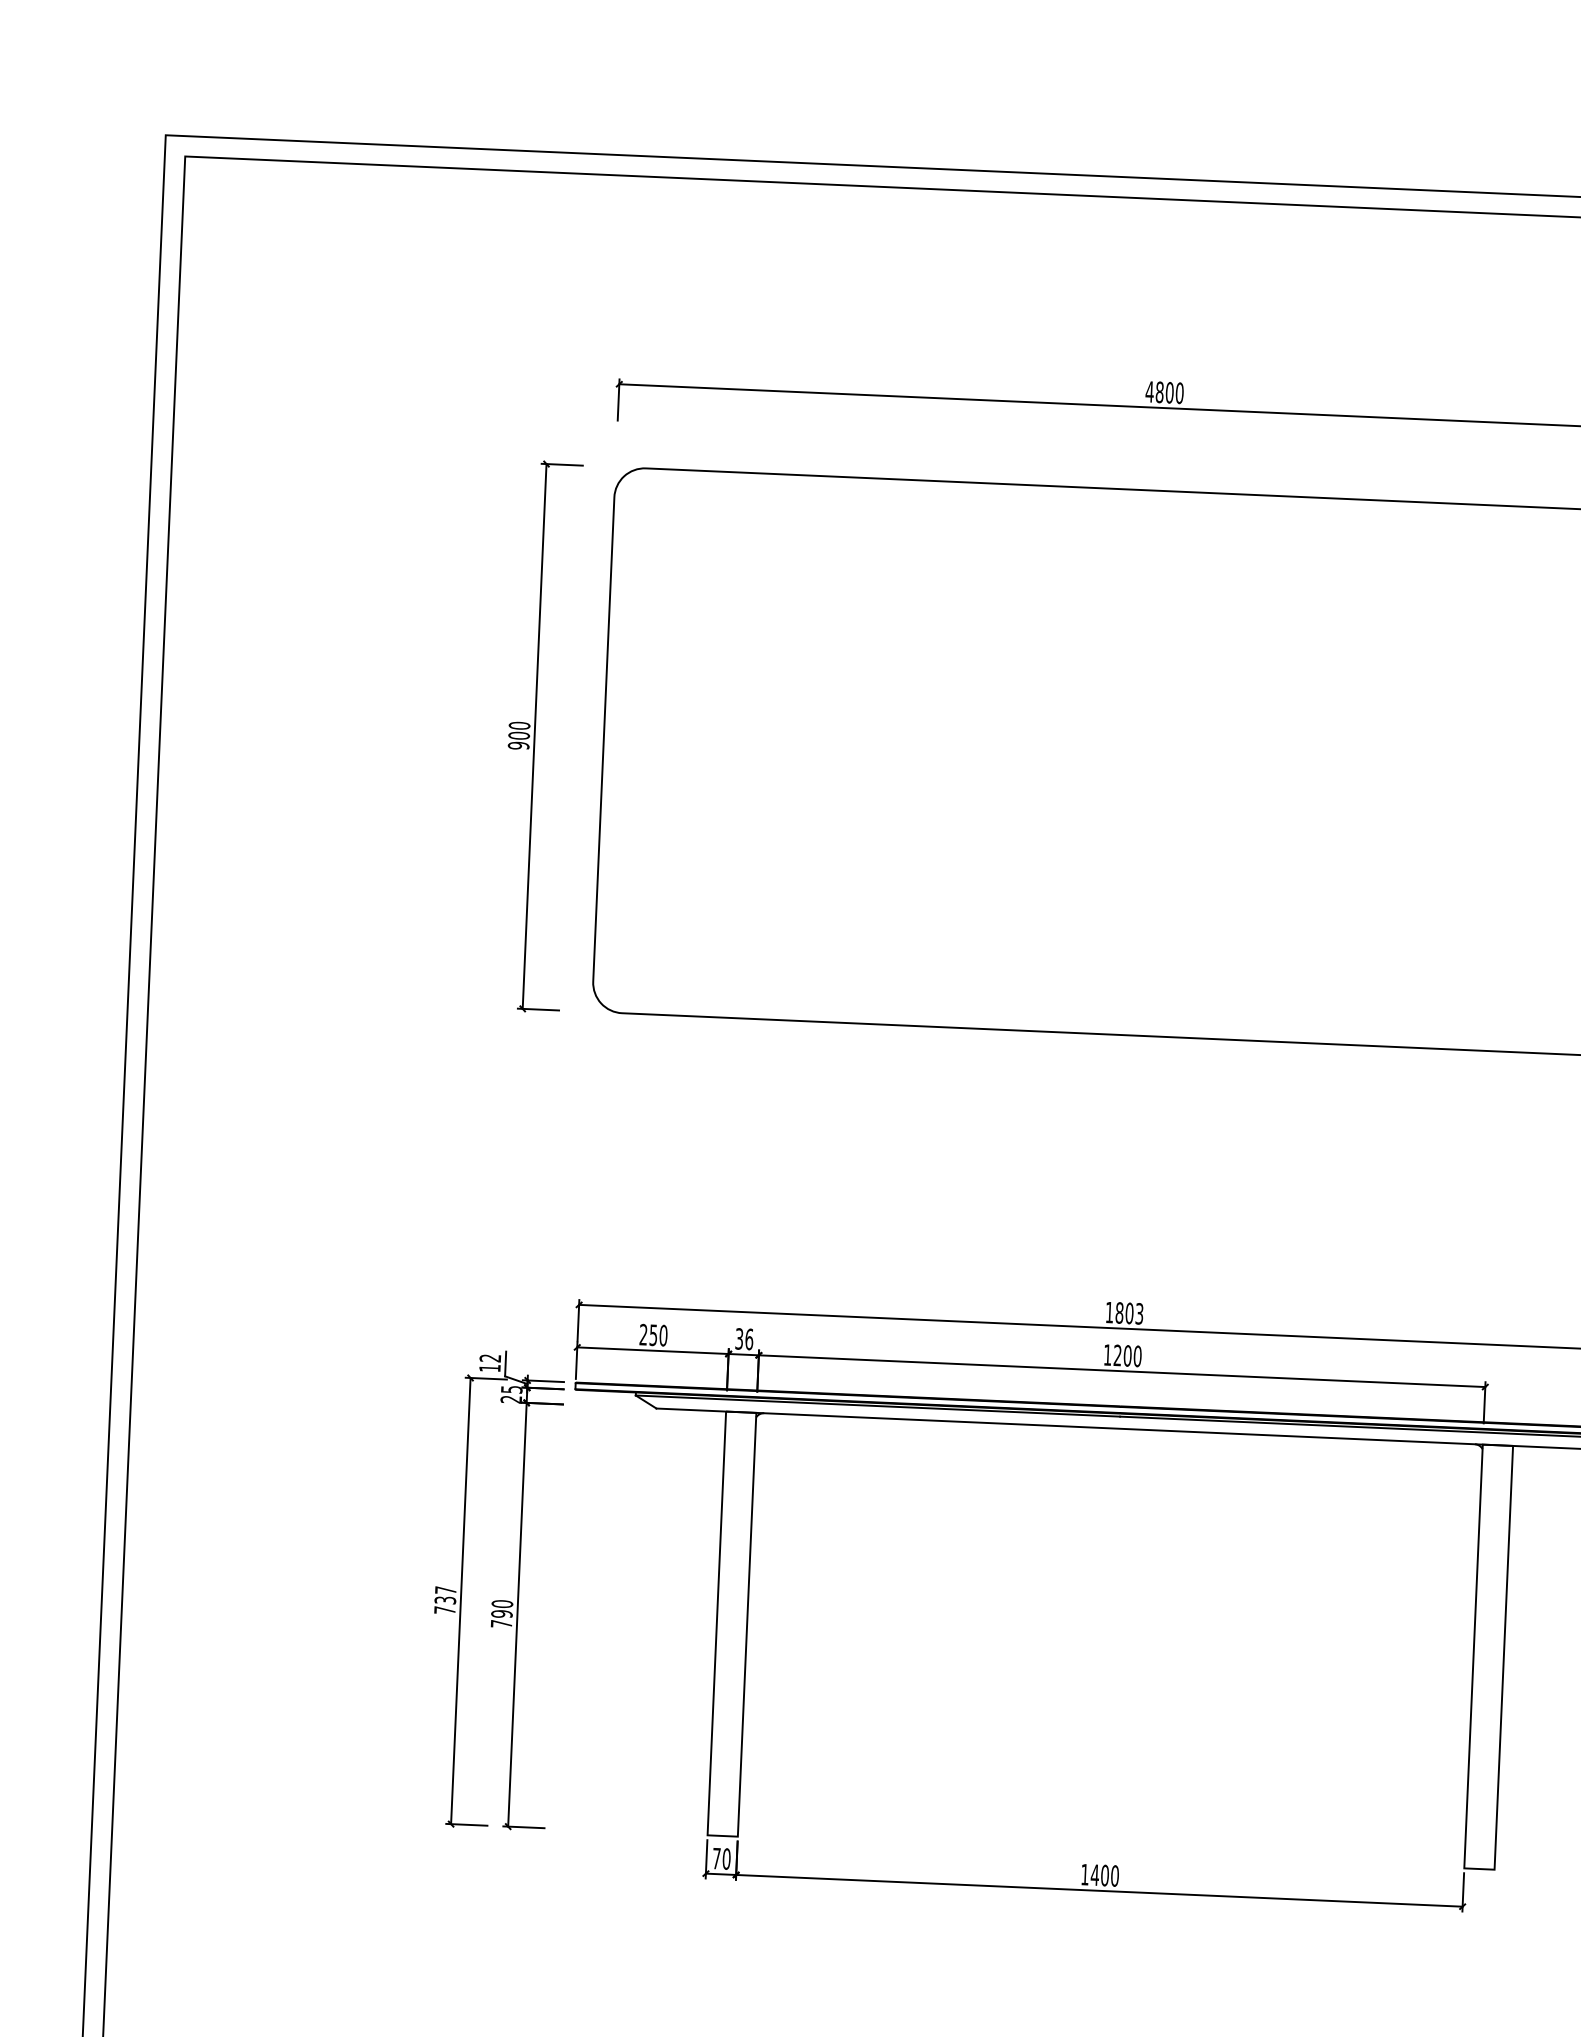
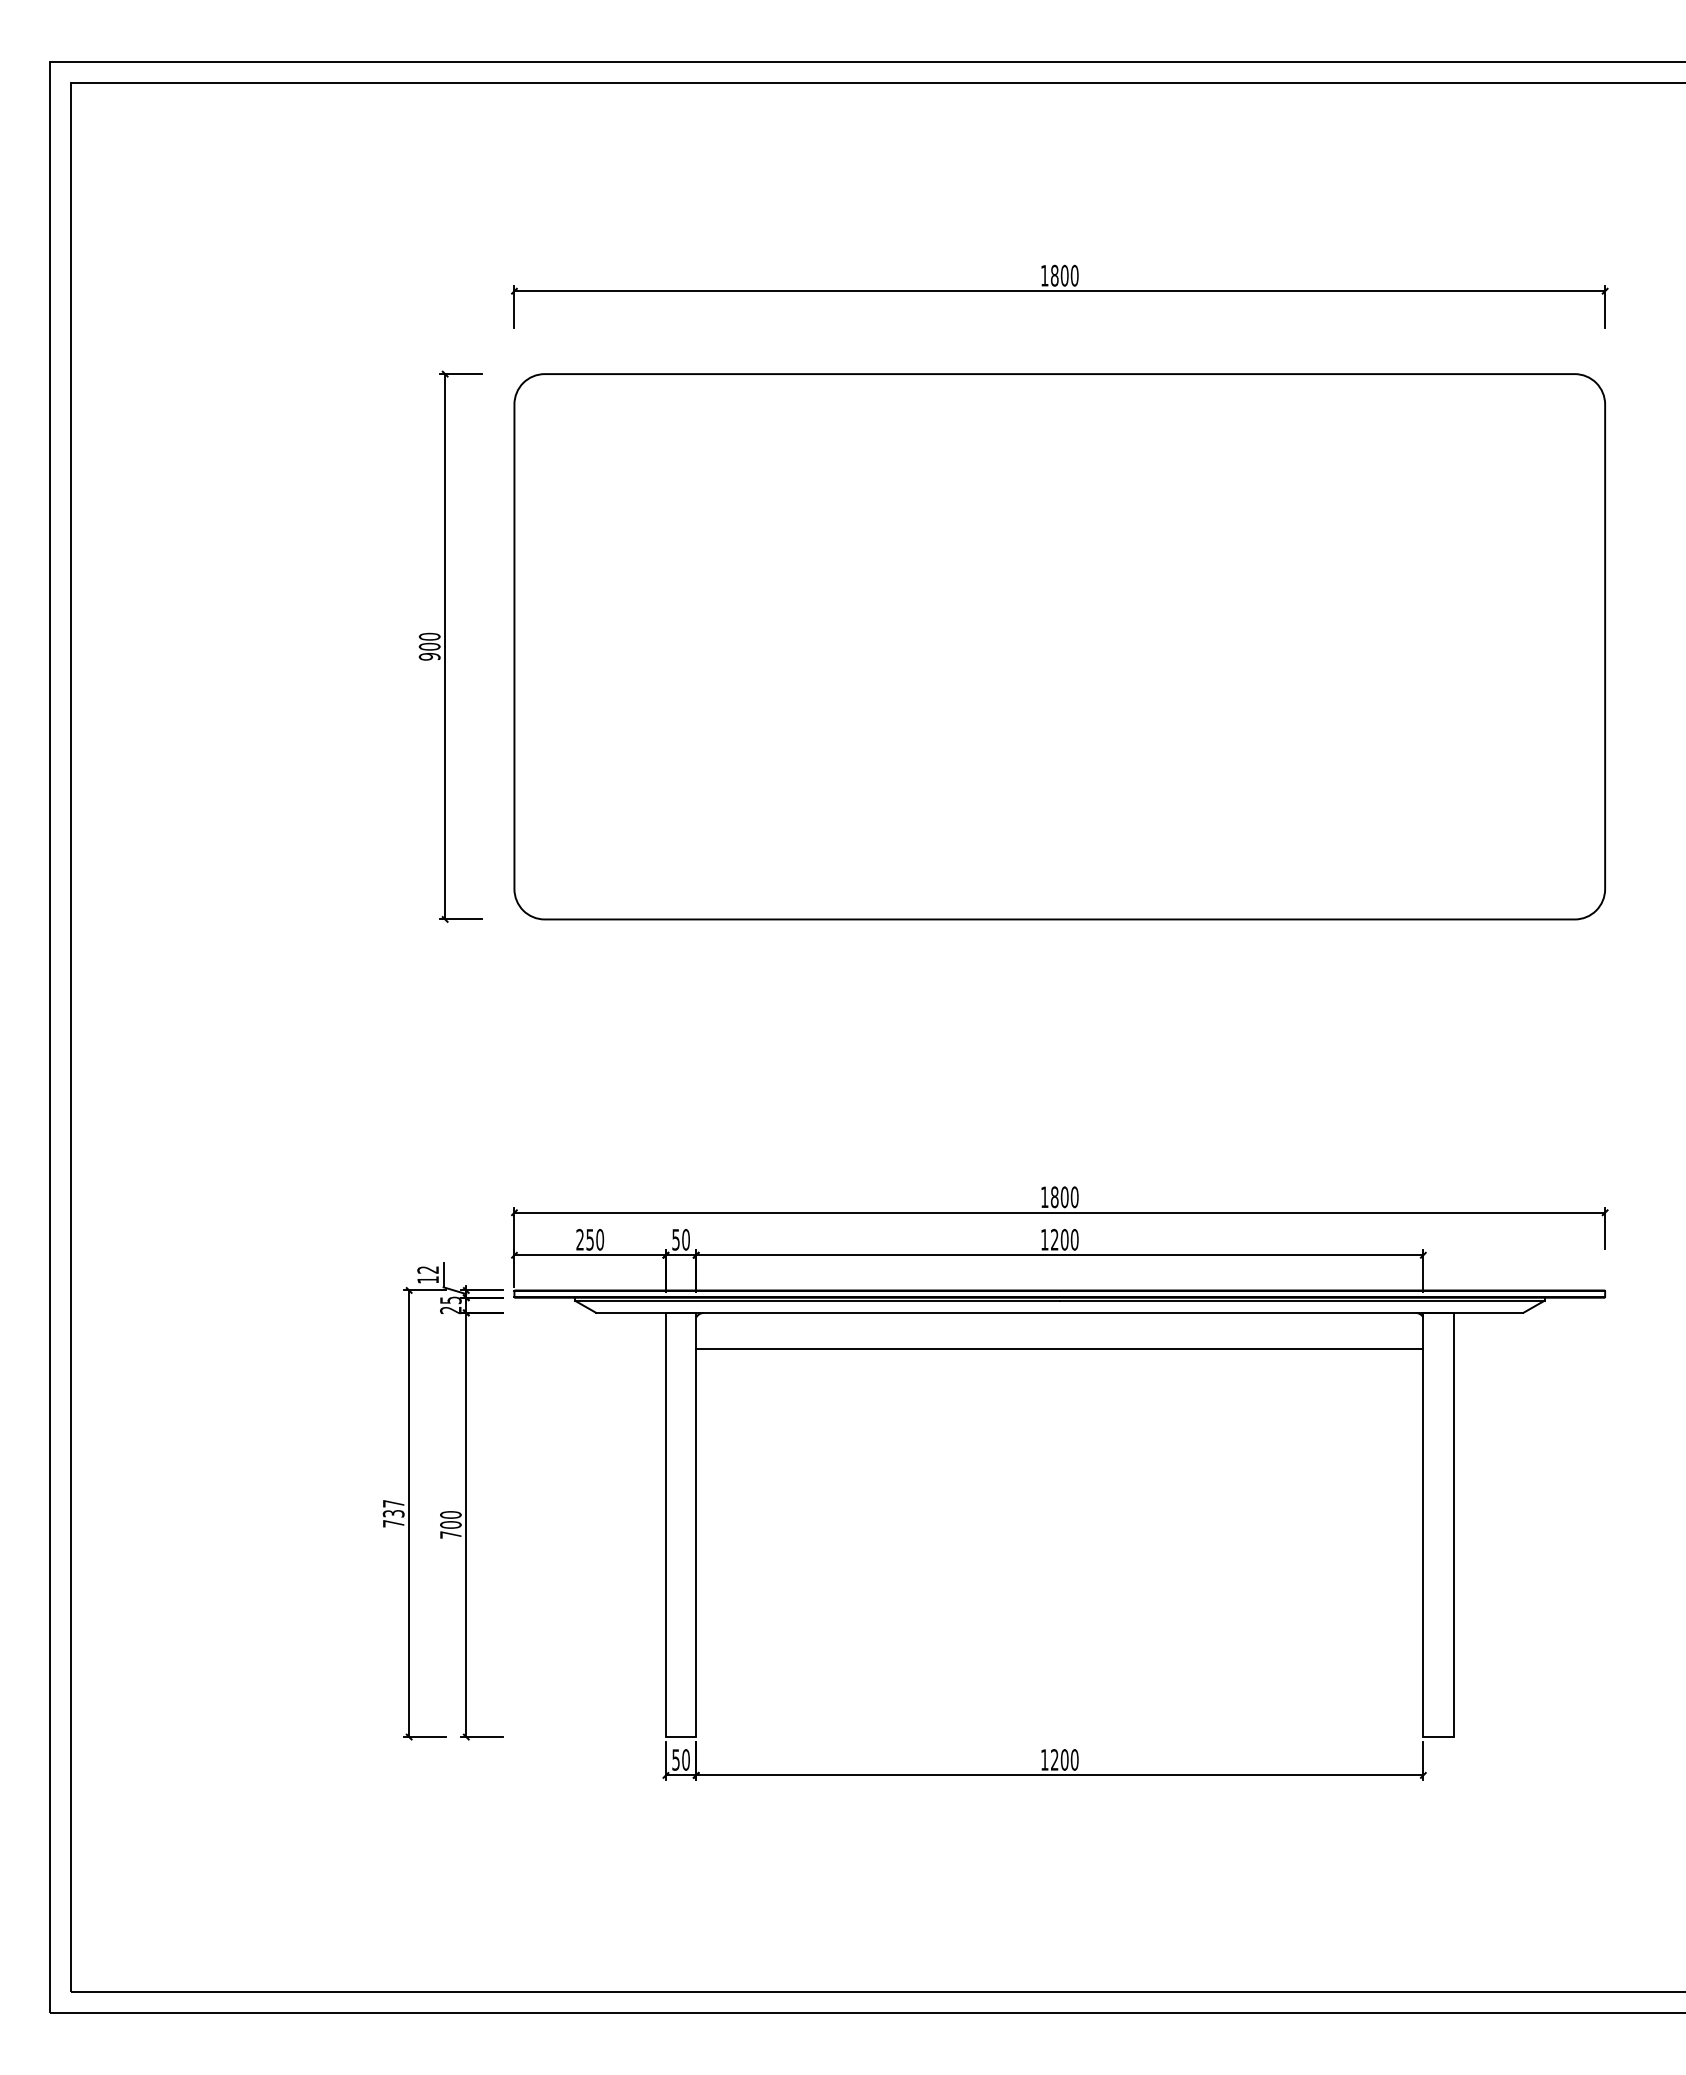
text: (1149, 391) -> (1044, 275), 4800 -> 1800
text: (1139, 1314) -> (1074, 1197), 1803 -> 1800
text: (743, 1338) -> (680, 1239), 36 -> 50
line: (1117, 1465) -> (1059, 1349), added
text: (501, 1613) -> (450, 1524), 790 -> 700
text: (716, 1858) -> (675, 1759), 70 -> 50
text: (1094, 1874) -> (1054, 1759), 1400 -> 1200

